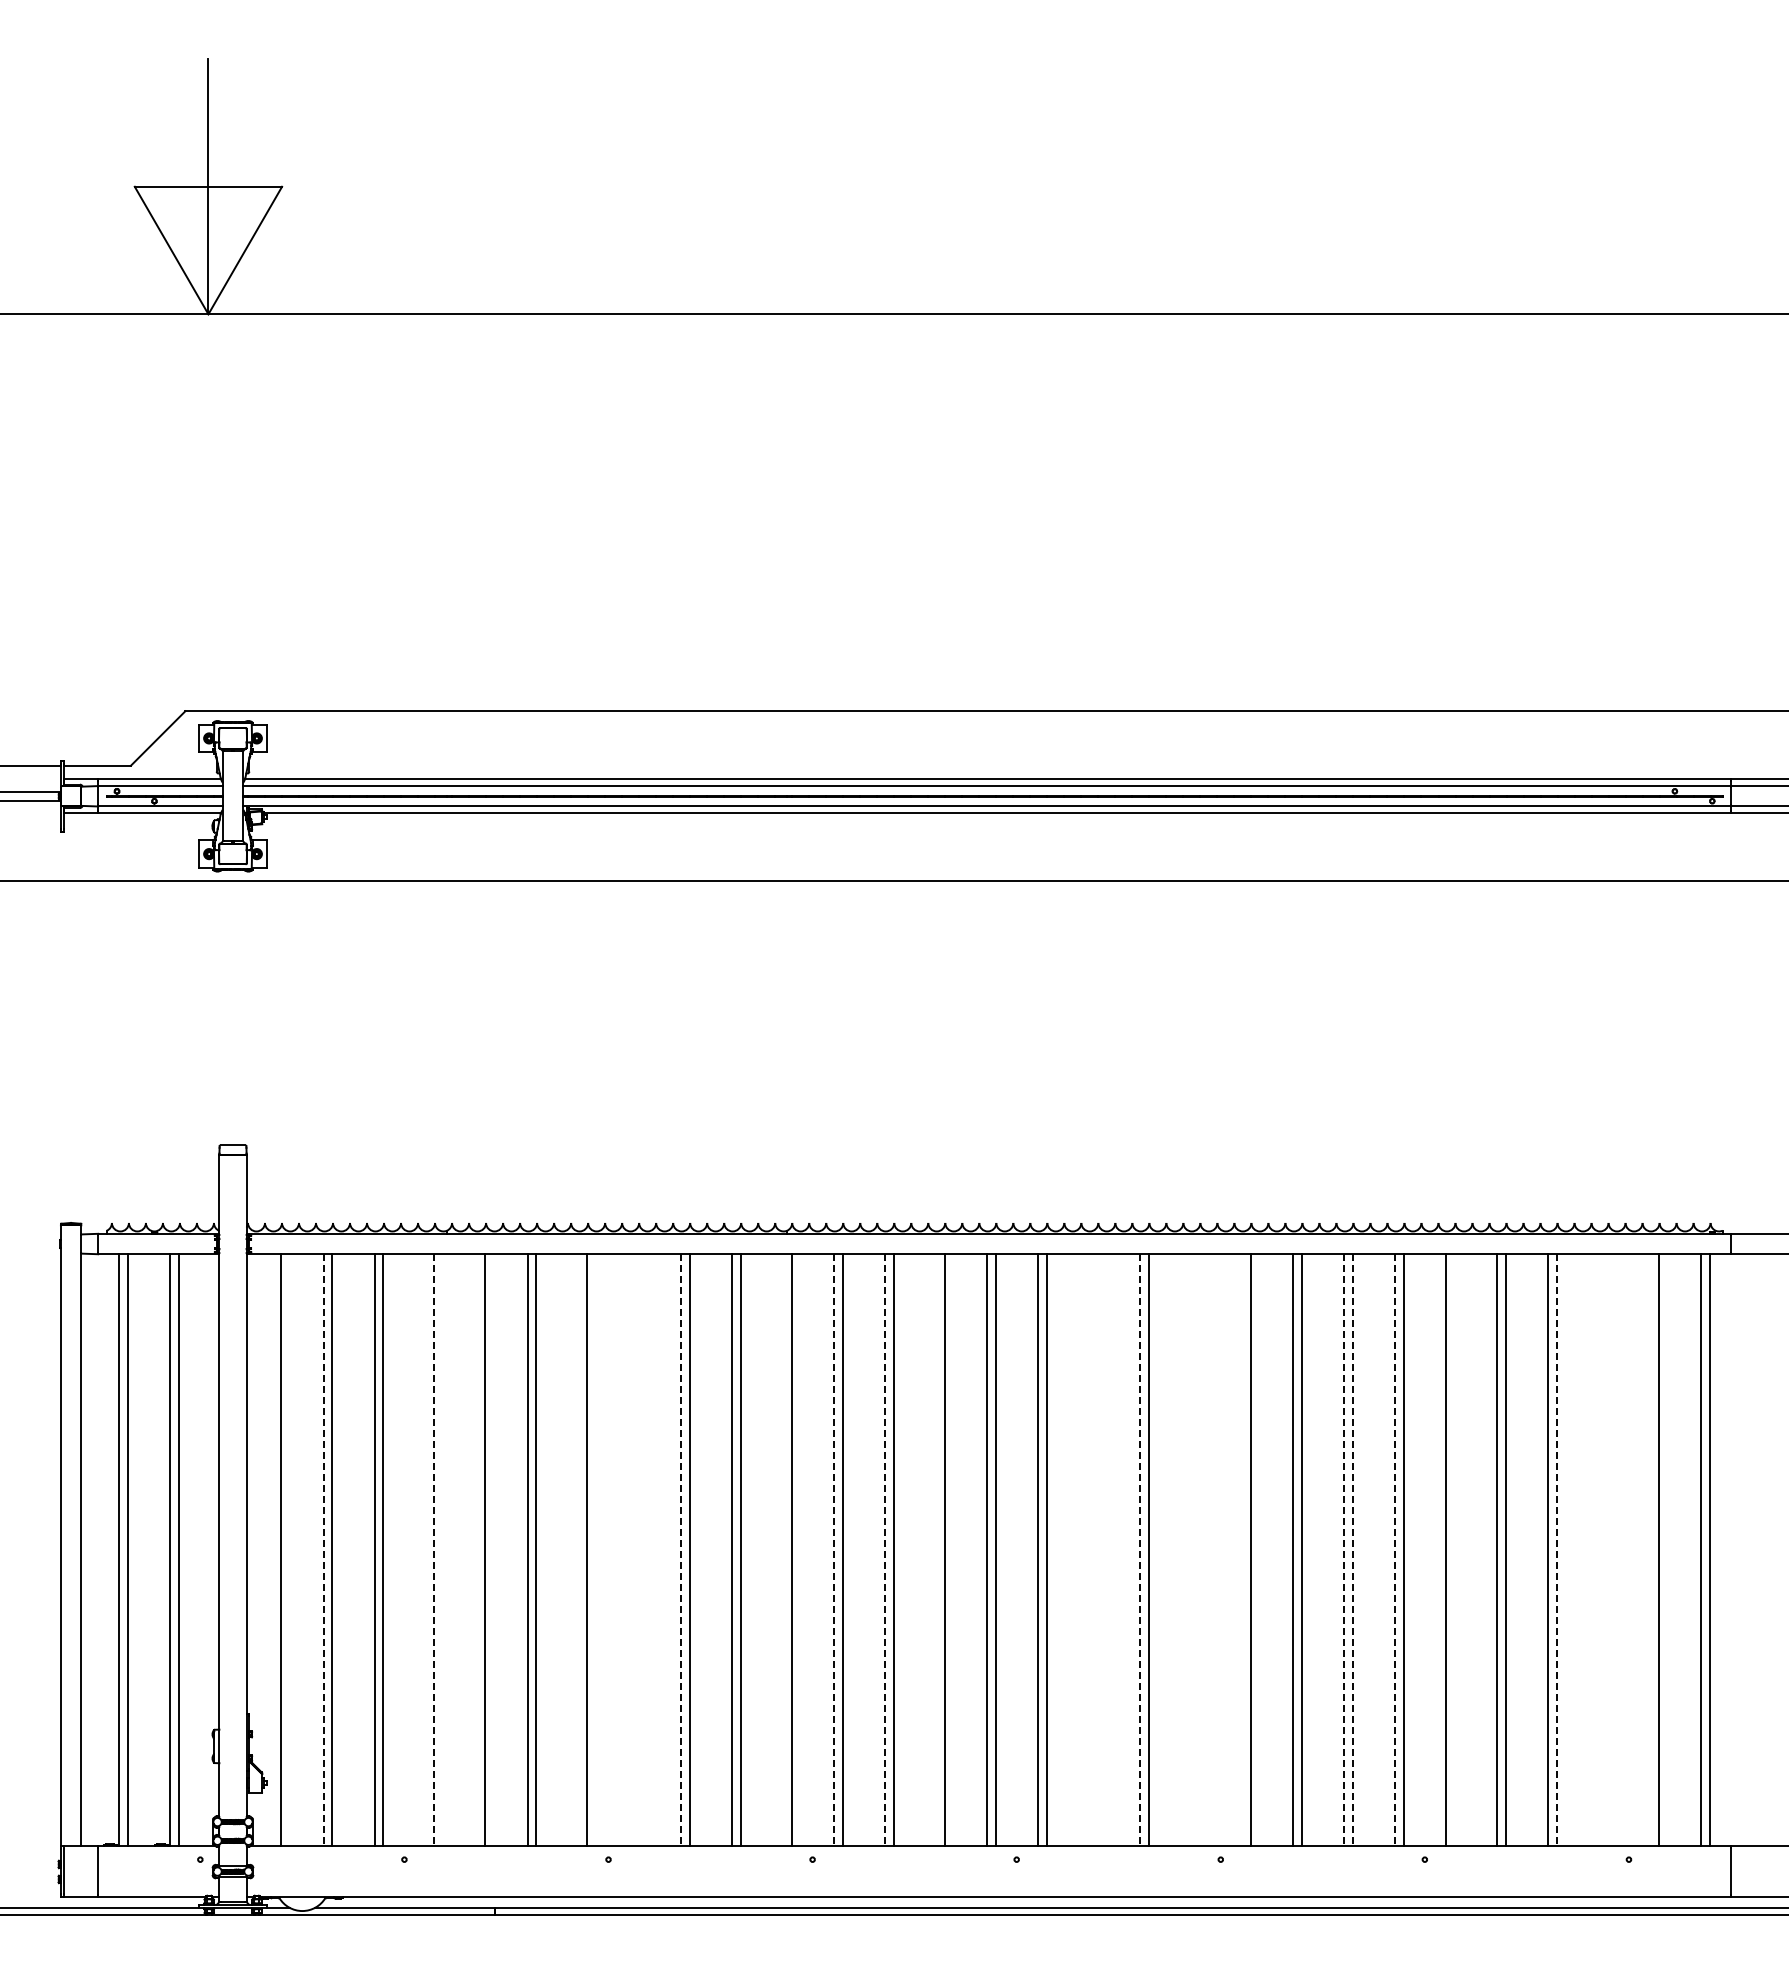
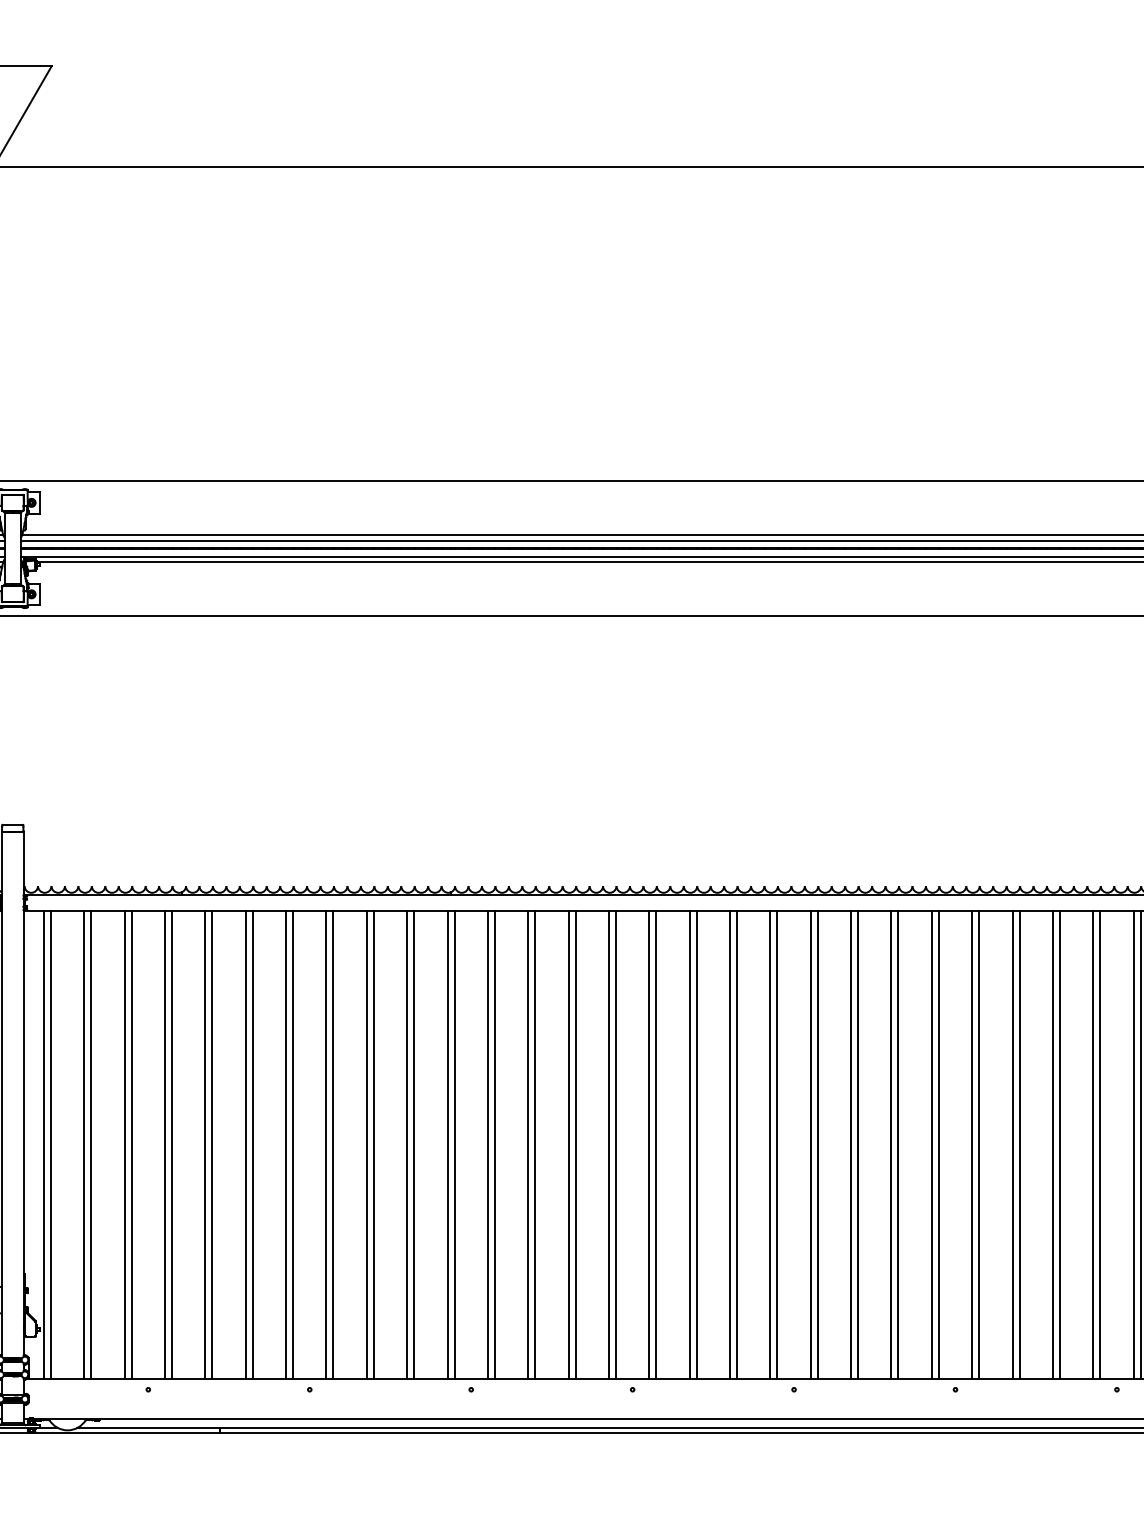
line: (272, 1550) -> (43, 1145), added
line: (323, 1550) -> (84, 1145), dashed -> solid
line: (425, 1550) -> (165, 1145), added
line: (434, 1550) -> (172, 1145), dashed -> solid
line: (476, 1550) -> (205, 1145), added
line: (578, 1550) -> (286, 1145), added
line: (629, 1550) -> (326, 1145), added
line: (638, 1550) -> (333, 1145), added
line: (680, 1550) -> (366, 1145), dashed -> solid
line: (782, 1550) -> (447, 1145), added
line: (833, 1550) -> (487, 1145), dashed -> solid
line: (884, 1550) -> (528, 1145), dashed -> solid
line: (935, 1550) -> (568, 1145), added
line: (1088, 1550) -> (689, 1145), added
line: (1097, 1550) -> (696, 1145), added
line: (1139, 1550) -> (729, 1145), dashed -> solid
line: (1190, 1550) -> (770, 1145), added
line: (1199, 1550) -> (777, 1145), added
line: (1241, 1550) -> (810, 1145), added
line: (1343, 1550) -> (891, 1145), dashed -> solid
line: (1352, 1550) -> (898, 1145), dashed -> solid
line: (1394, 1550) -> (931, 1145), dashed -> solid
line: (1454, 1550) -> (978, 1145), added
line: (1556, 1550) -> (1059, 1145), dashed -> solid
line: (1599, 1550) -> (1093, 1145), added
line: (1607, 1550) -> (1099, 1145), added
line: (1650, 1550) -> (1133, 1145), added

